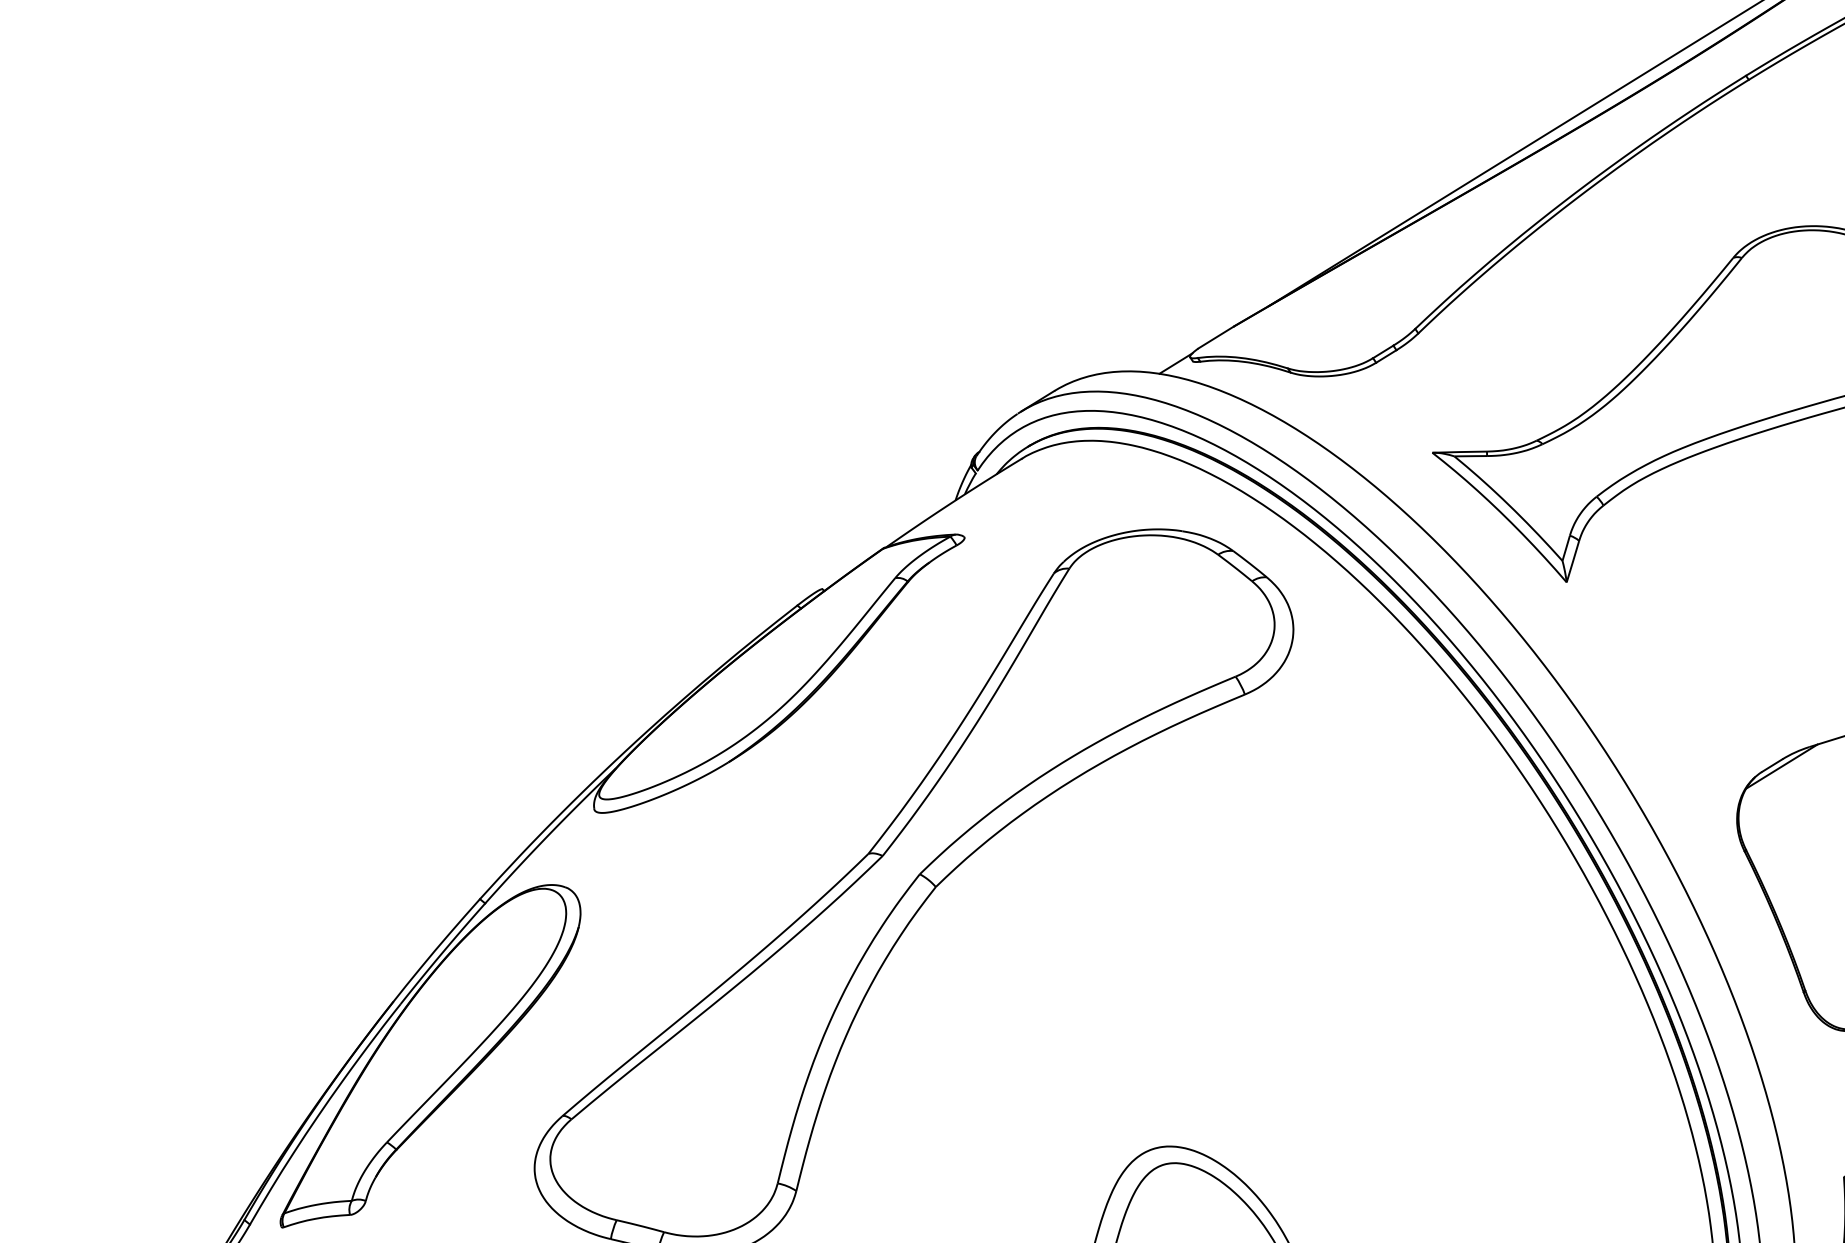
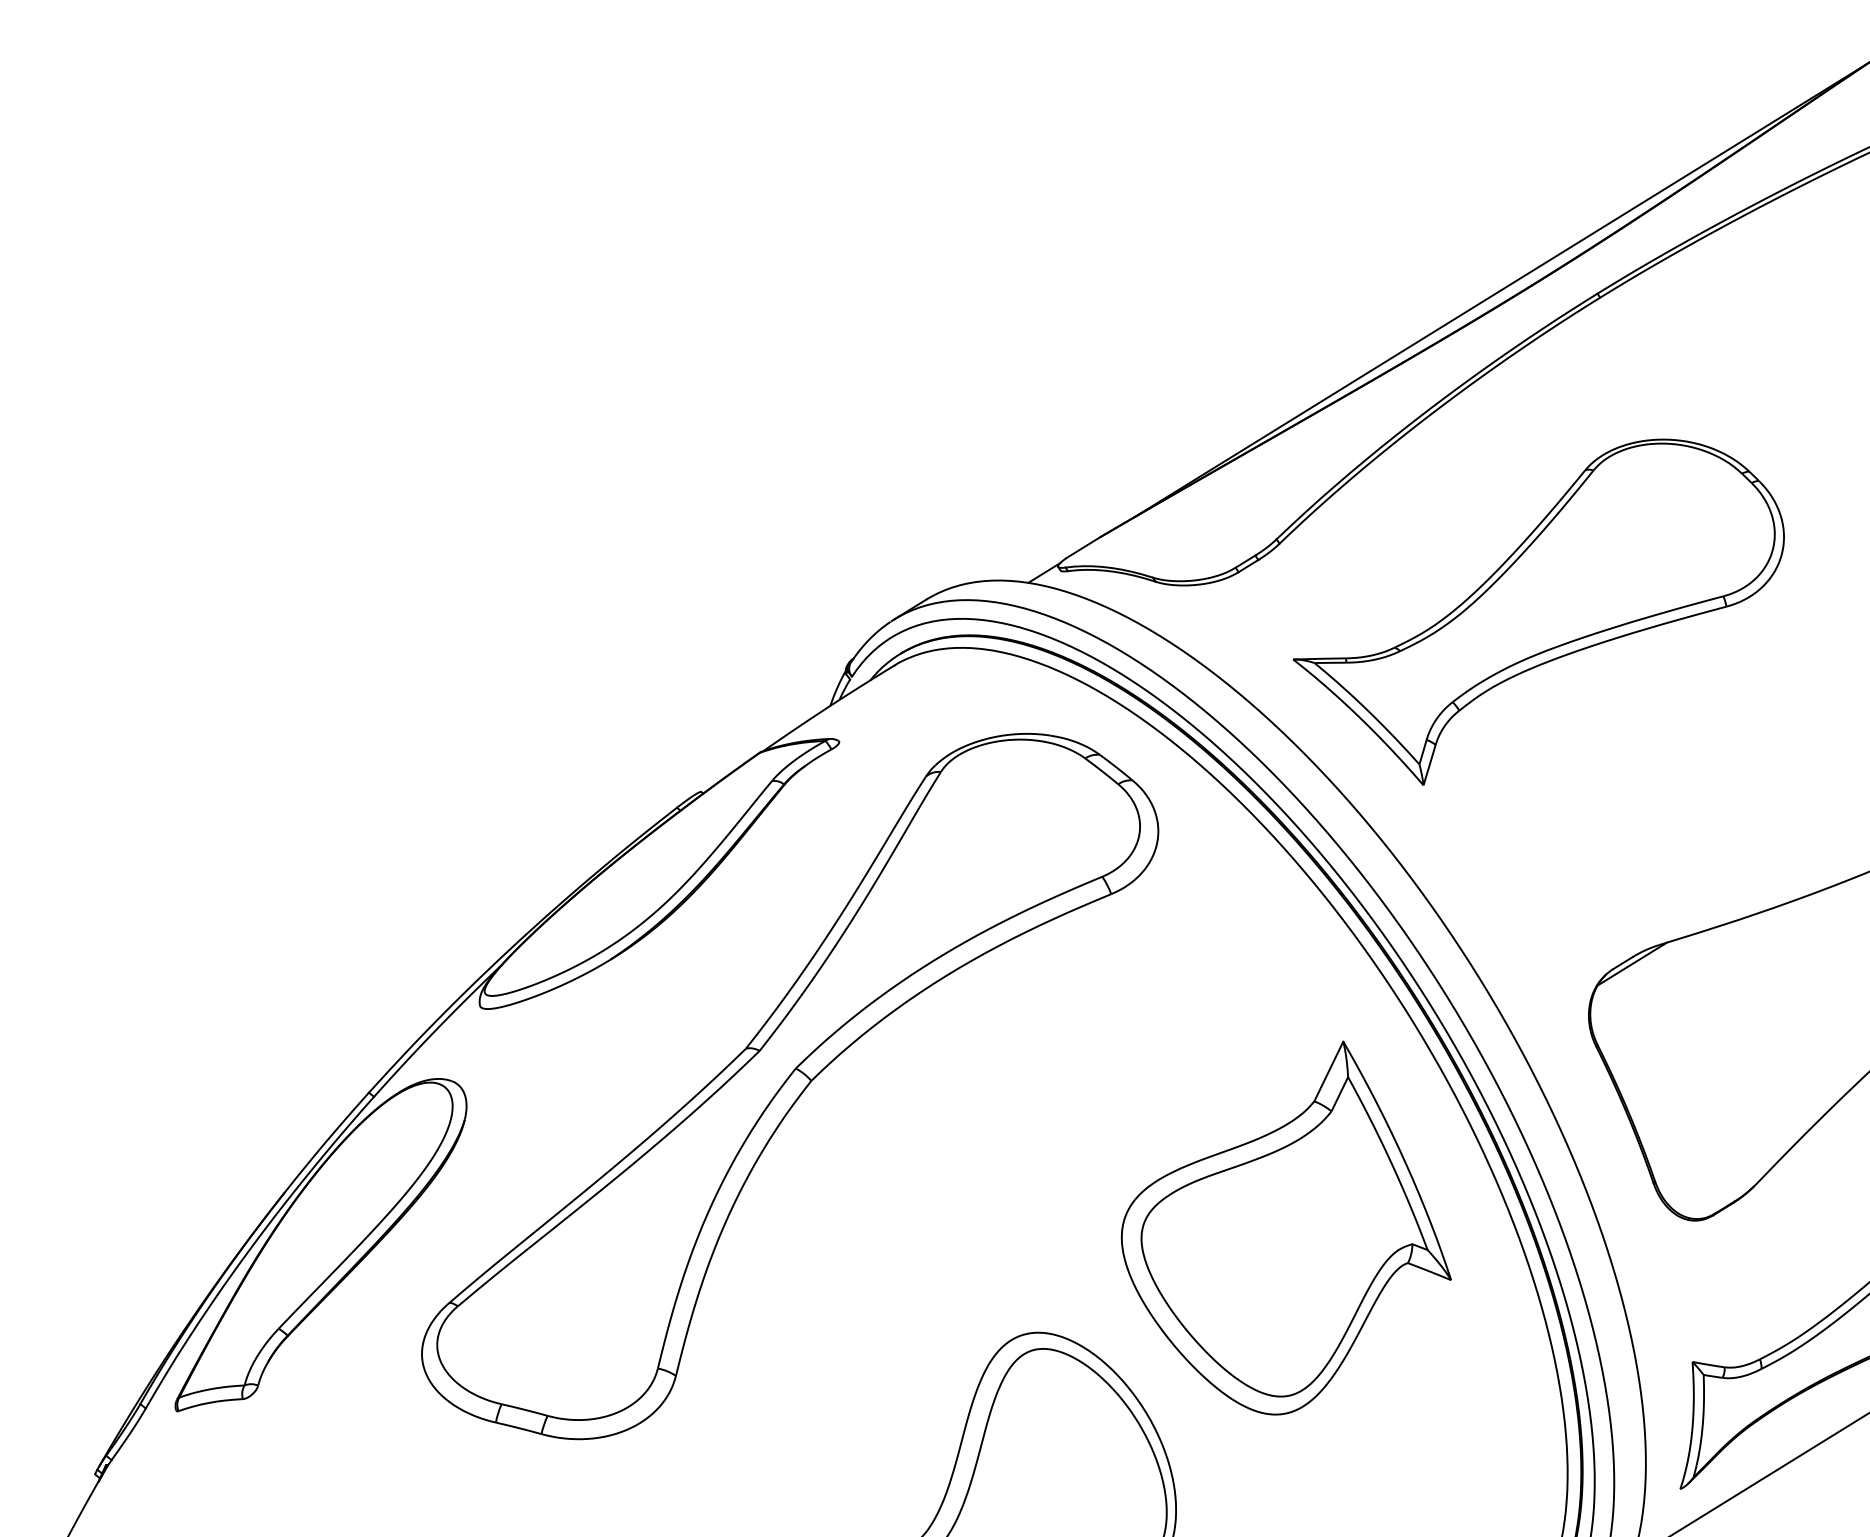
part: (1425, 1038) -> (1286, 1227), added

